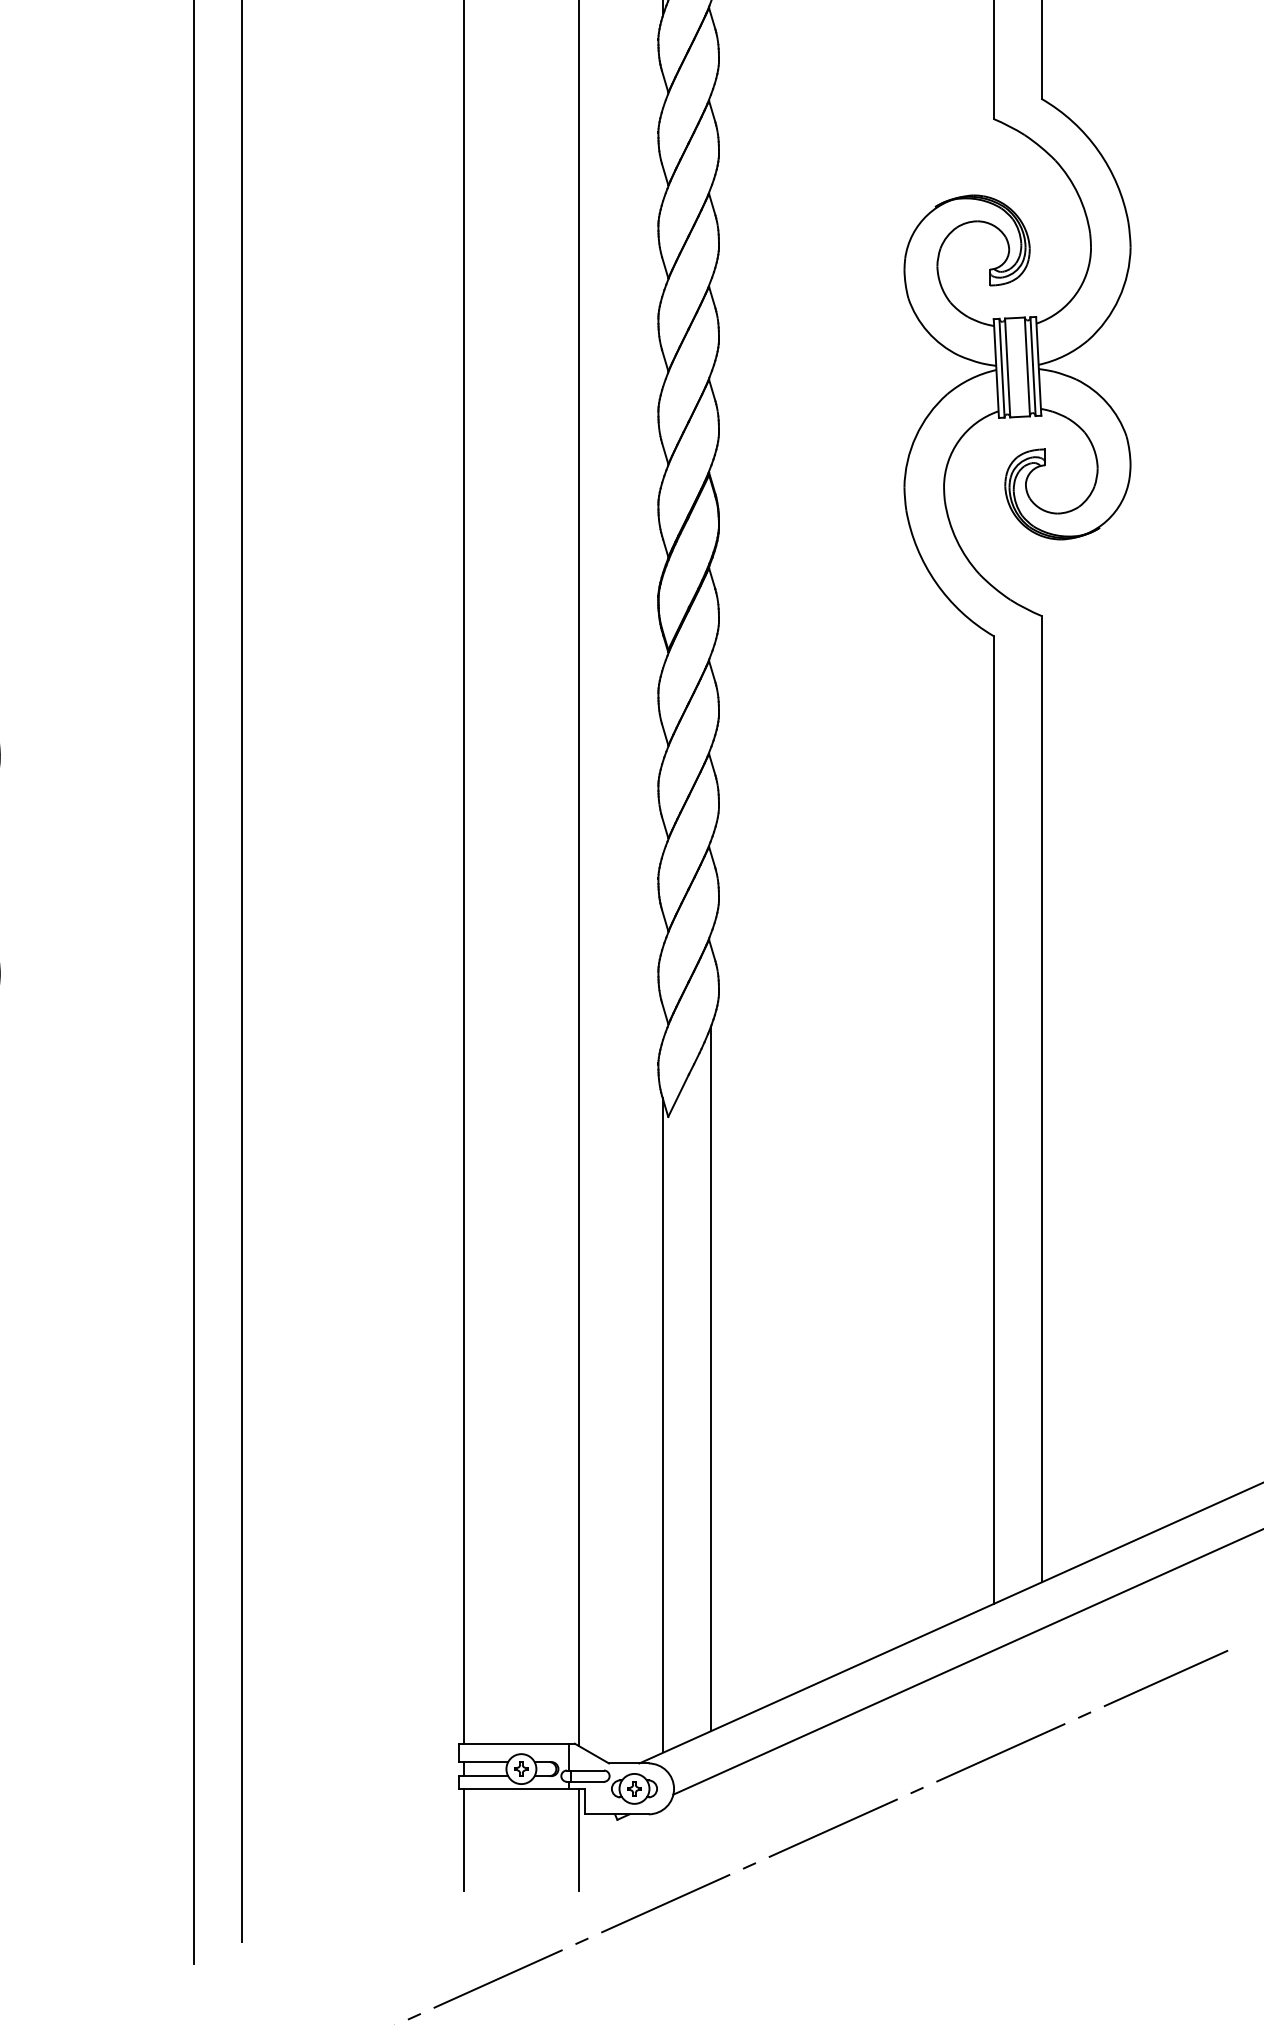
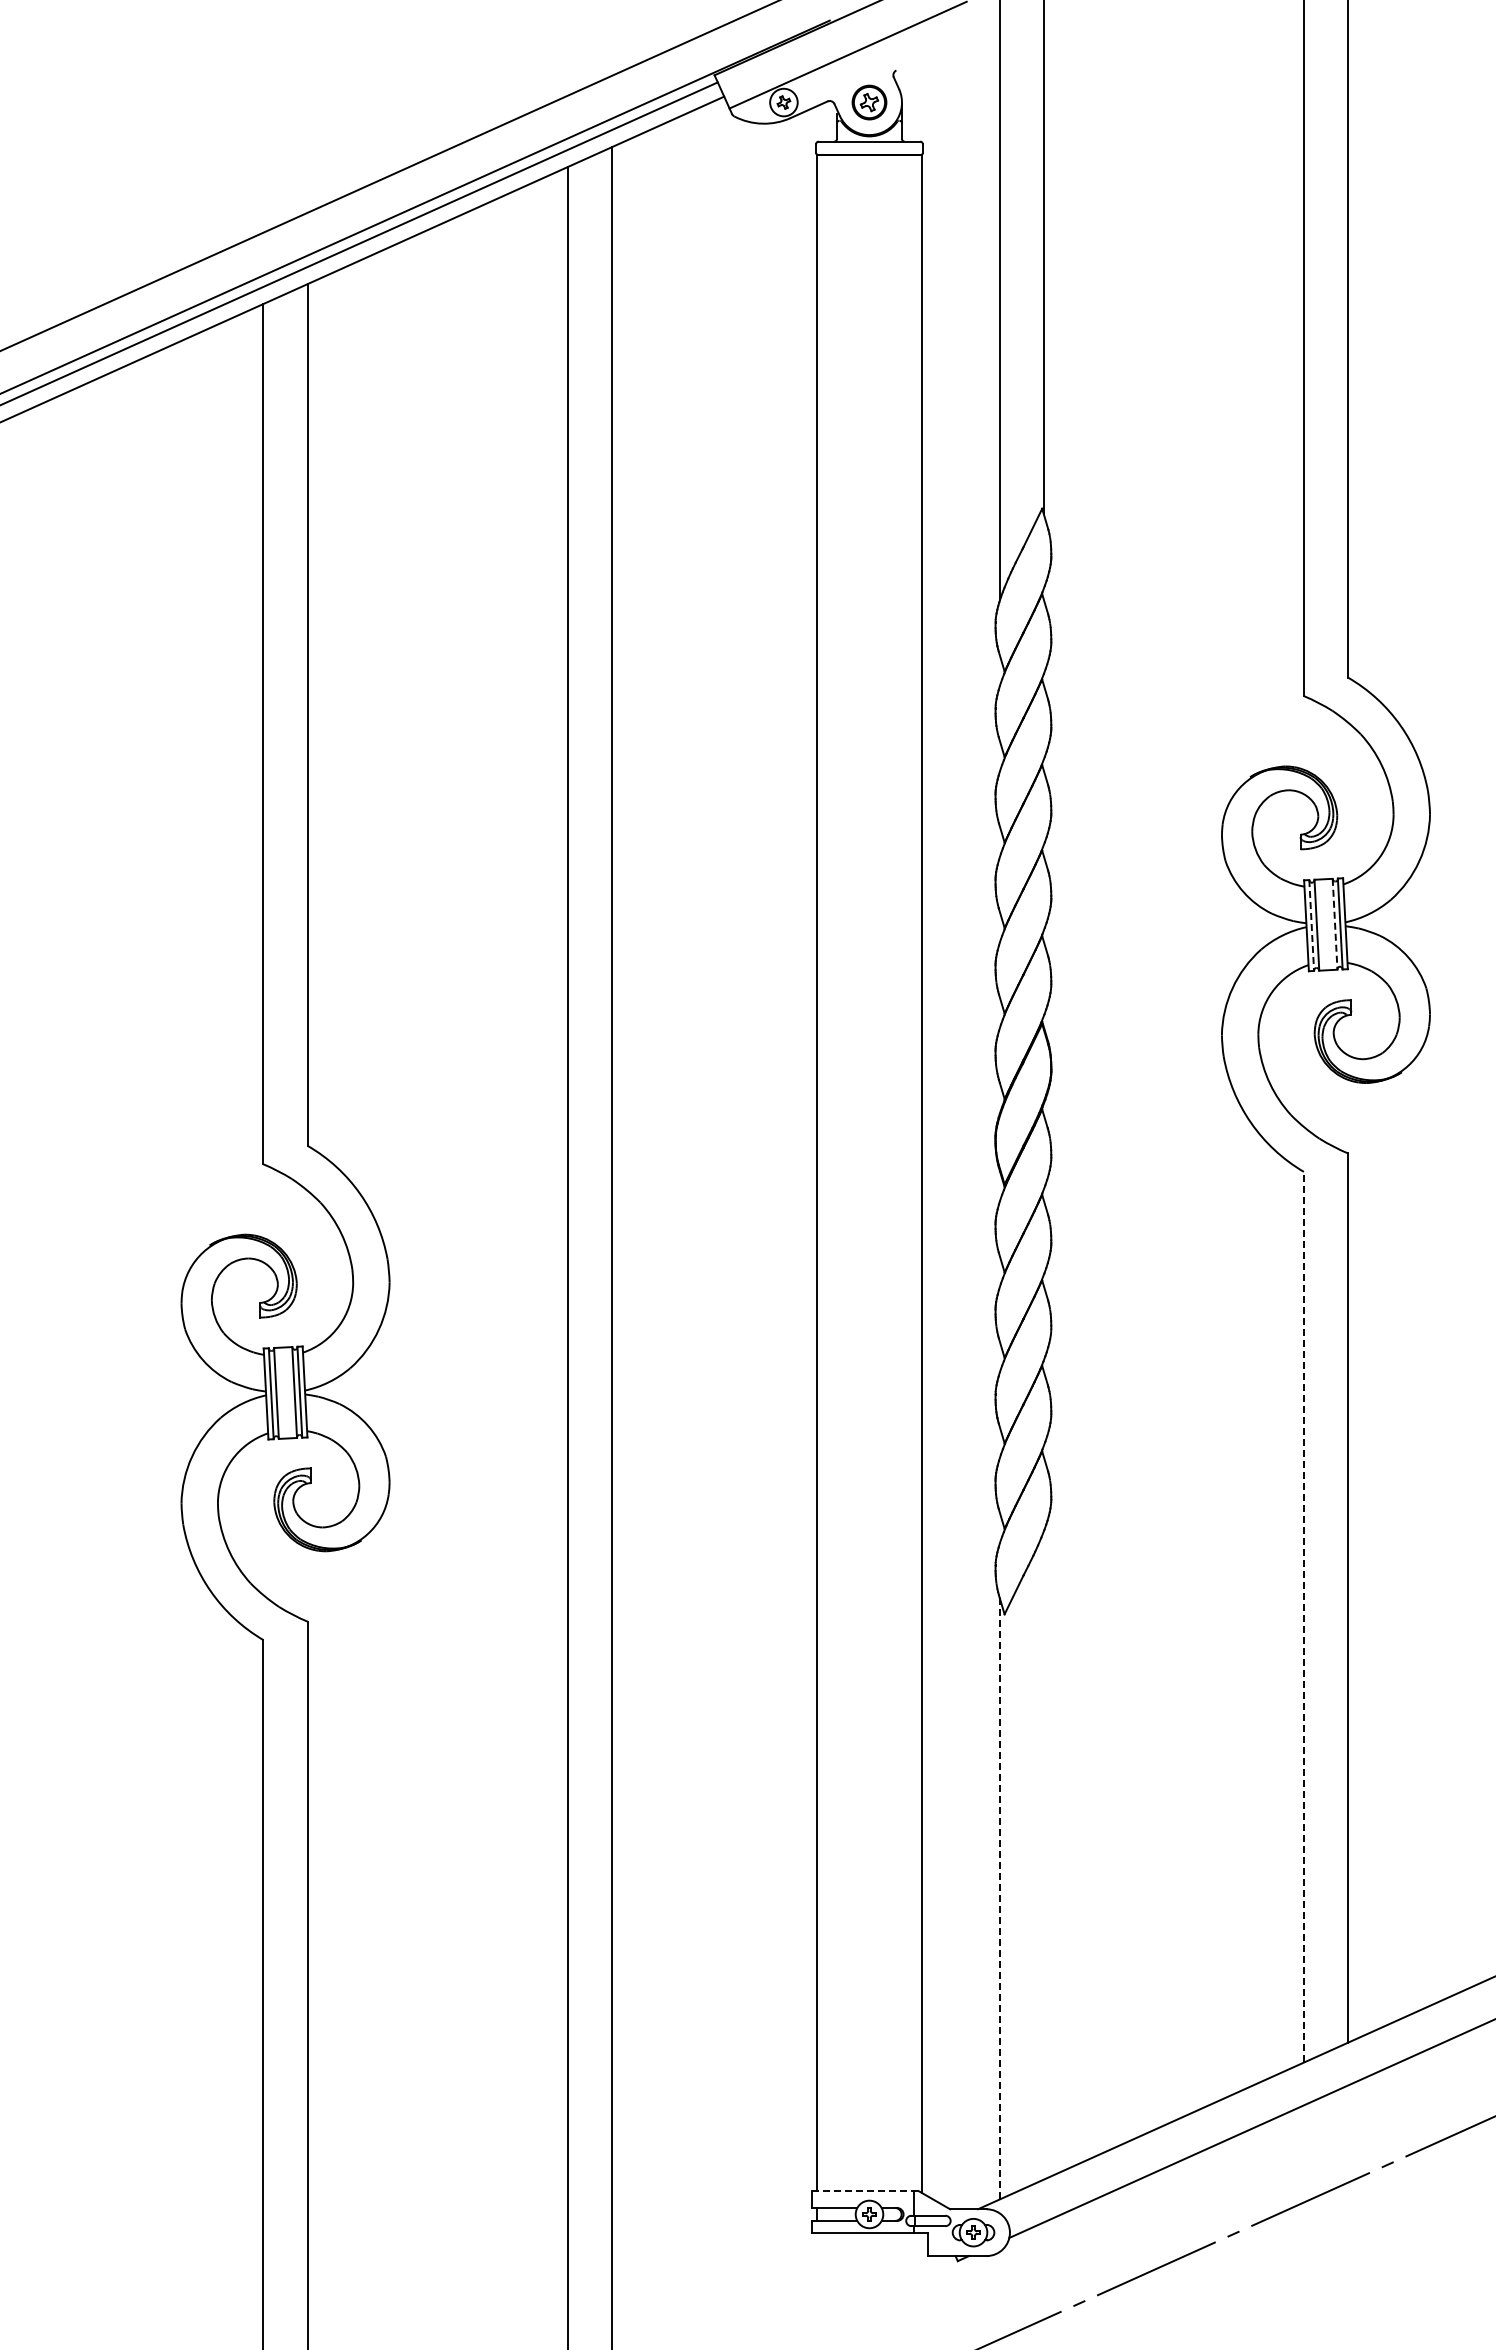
line: (1027, 367) -> (1335, 924), solid -> dashed
line: (1001, 368) -> (1311, 925), solid -> dashed
line: (993, 1119) -> (1303, 1616), solid -> dashed
line: (710, 1378) -> (1043, 1855), removed
line: (662, 1425) -> (999, 1898), solid -> dashed
line: (517, 1744) -> (865, 2191), solid -> dashed
line: (463, 1839) -> (816, 2279), removed
line: (579, 1839) -> (922, 2279), removed

